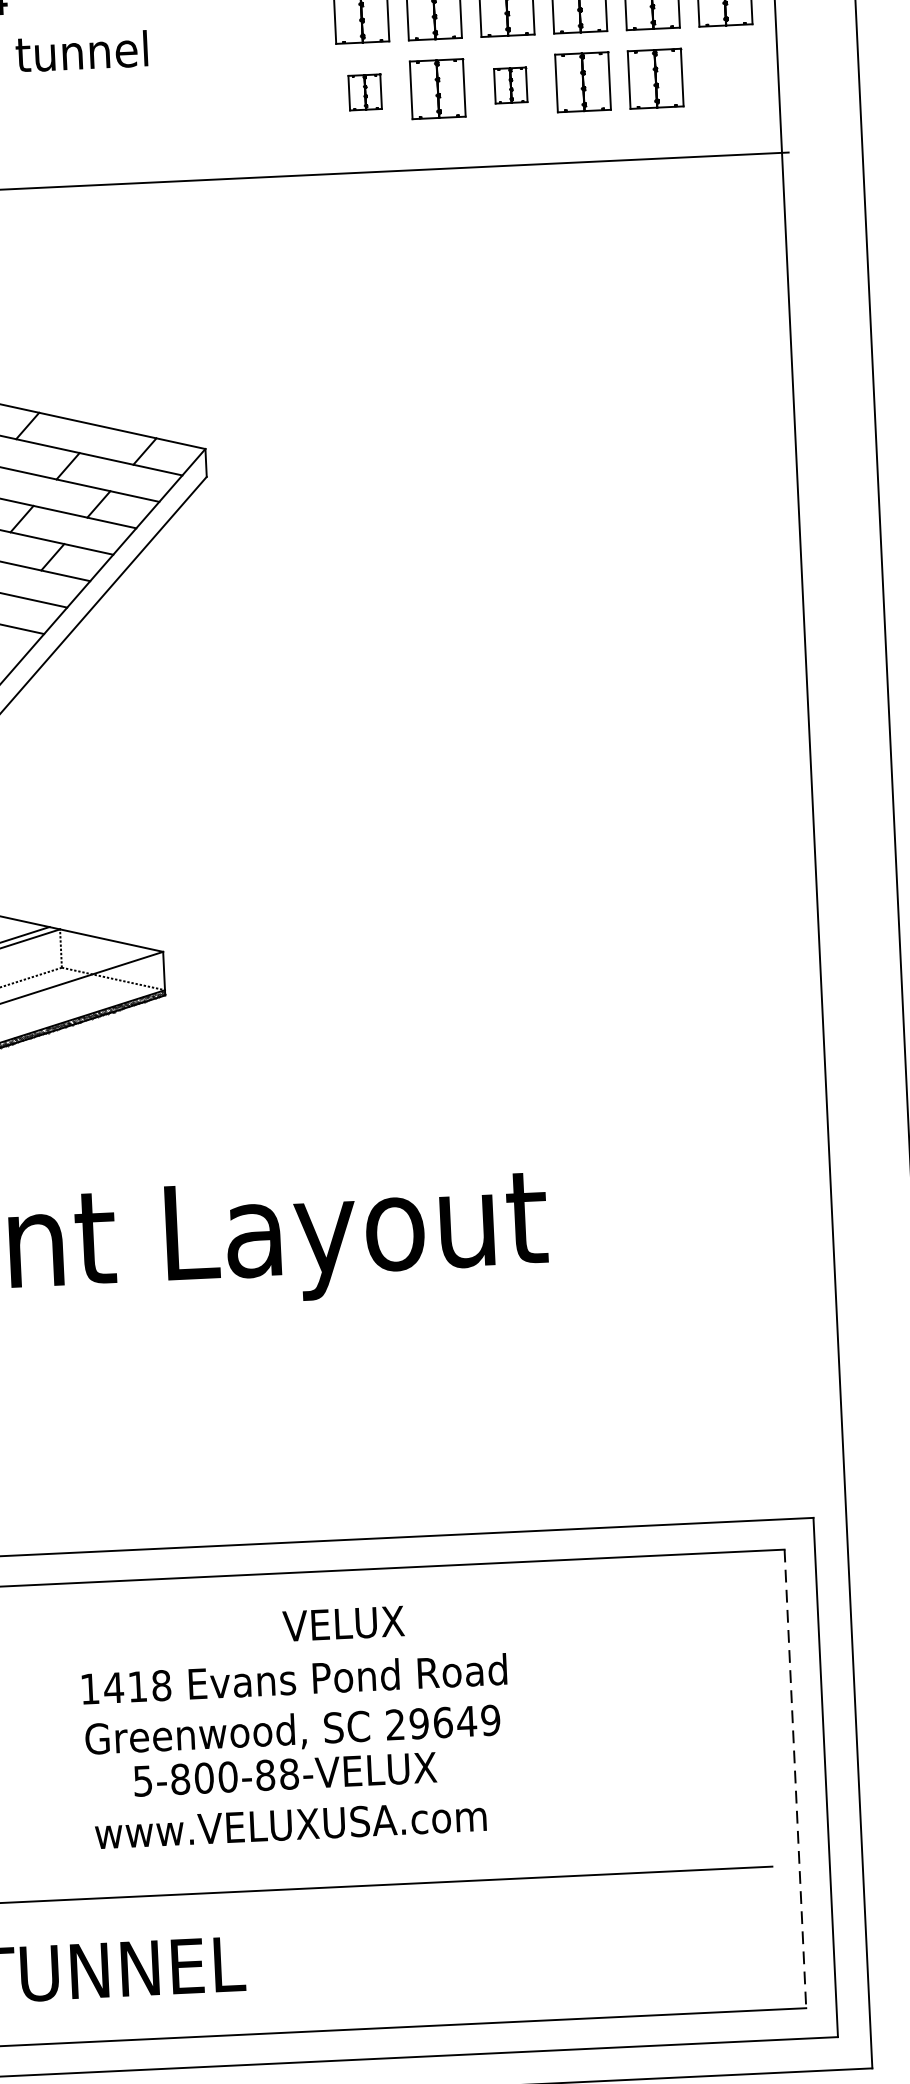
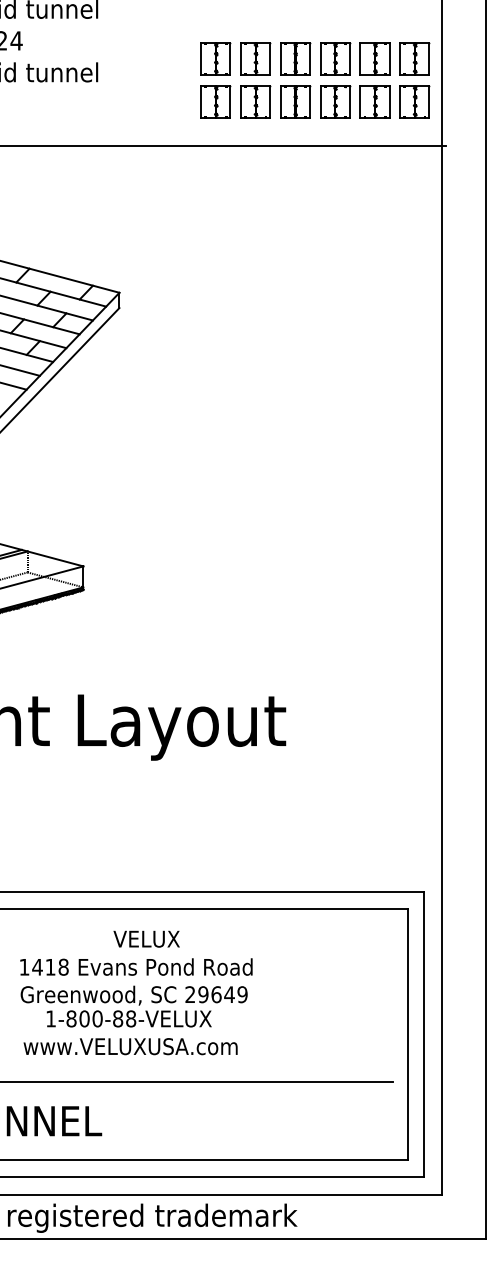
part: (727, 74) -> (414, 101), added
part: (510, 84) -> (295, 101), size x1.67
part: (364, 91) -> (215, 101), size x1.67
text: (343, 1622) -> (146, 938), moved
line: (795, 1778) -> (407, 1034), dashed -> solid
text: (141, 1780) -> (50, 1018), 5-800-88-VELUX -> 1-800-88-VELUX

